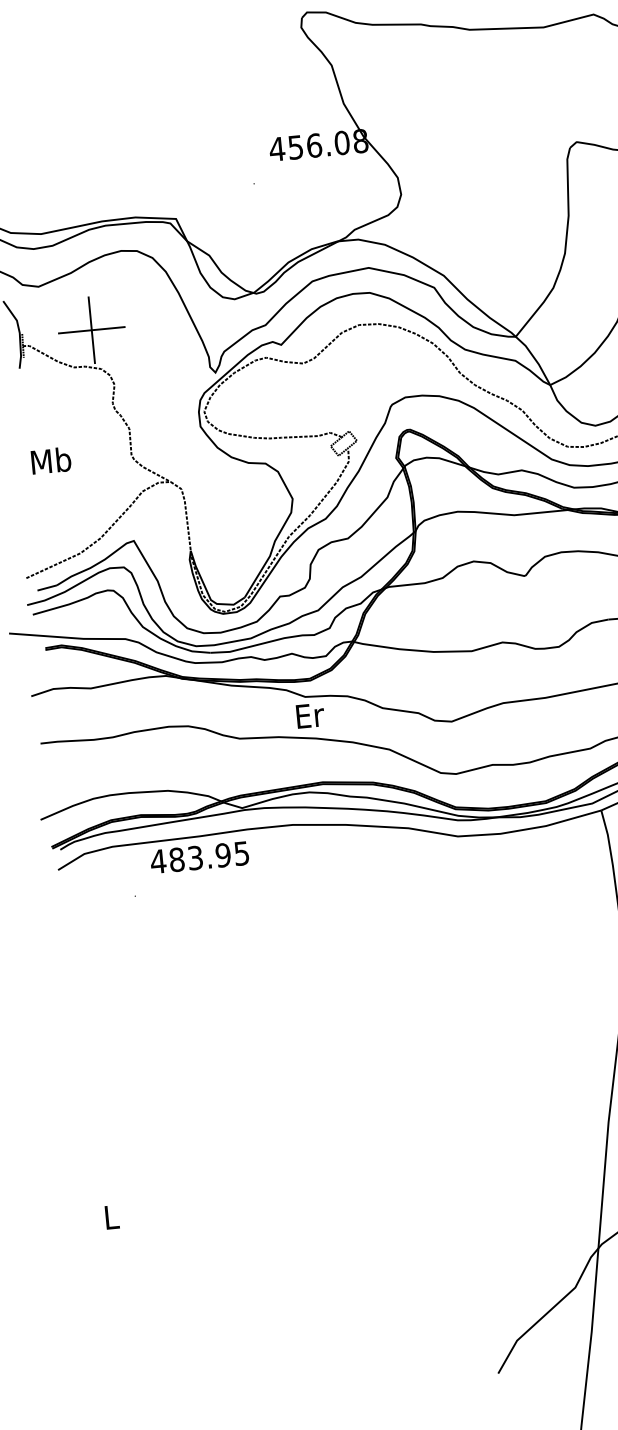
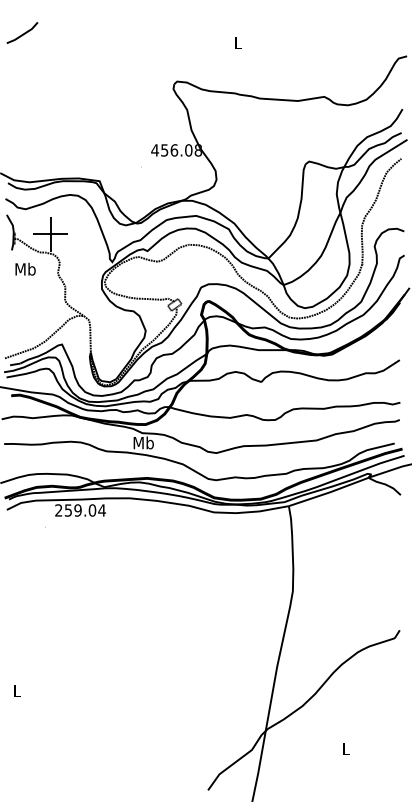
text: (50, 459) -> (25, 268), moved
text: (309, 714) -> (143, 442), Er -> Mb
text: (198, 857) -> (79, 510), 483.95 -> 259.04

